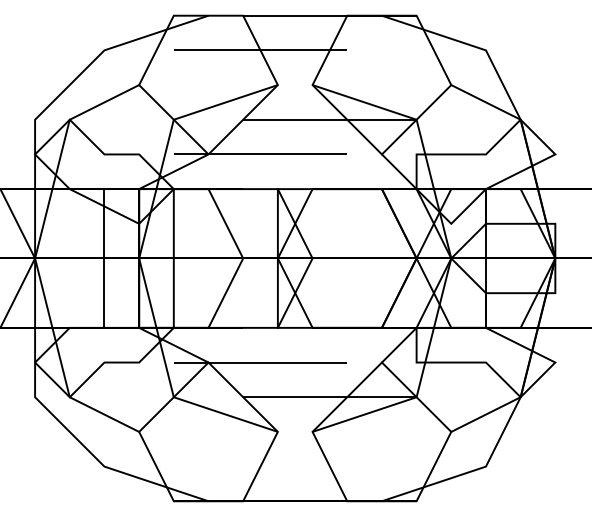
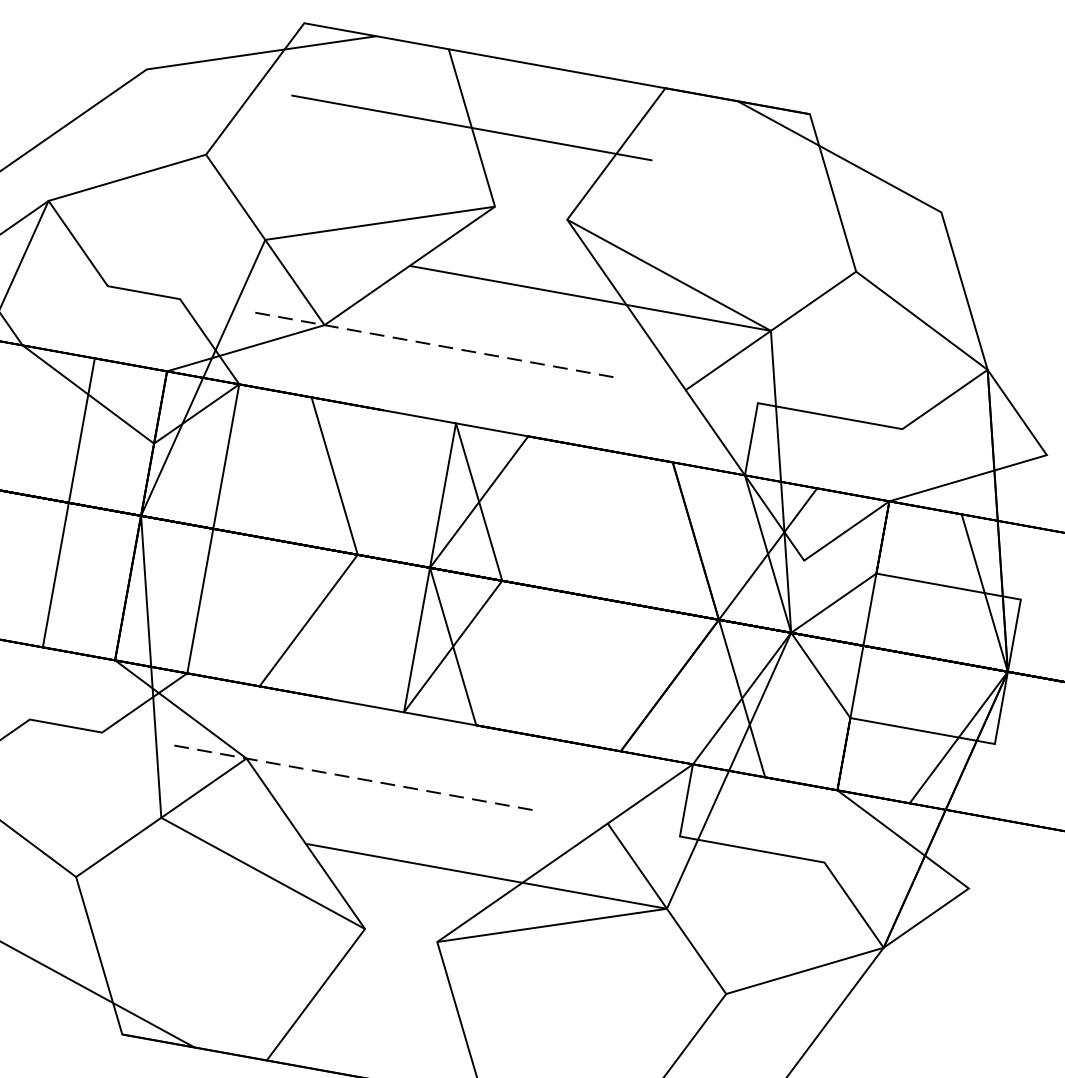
line: (260, 154) -> (432, 344), solid -> dashed
line: (260, 362) -> (354, 777), solid -> dashed

